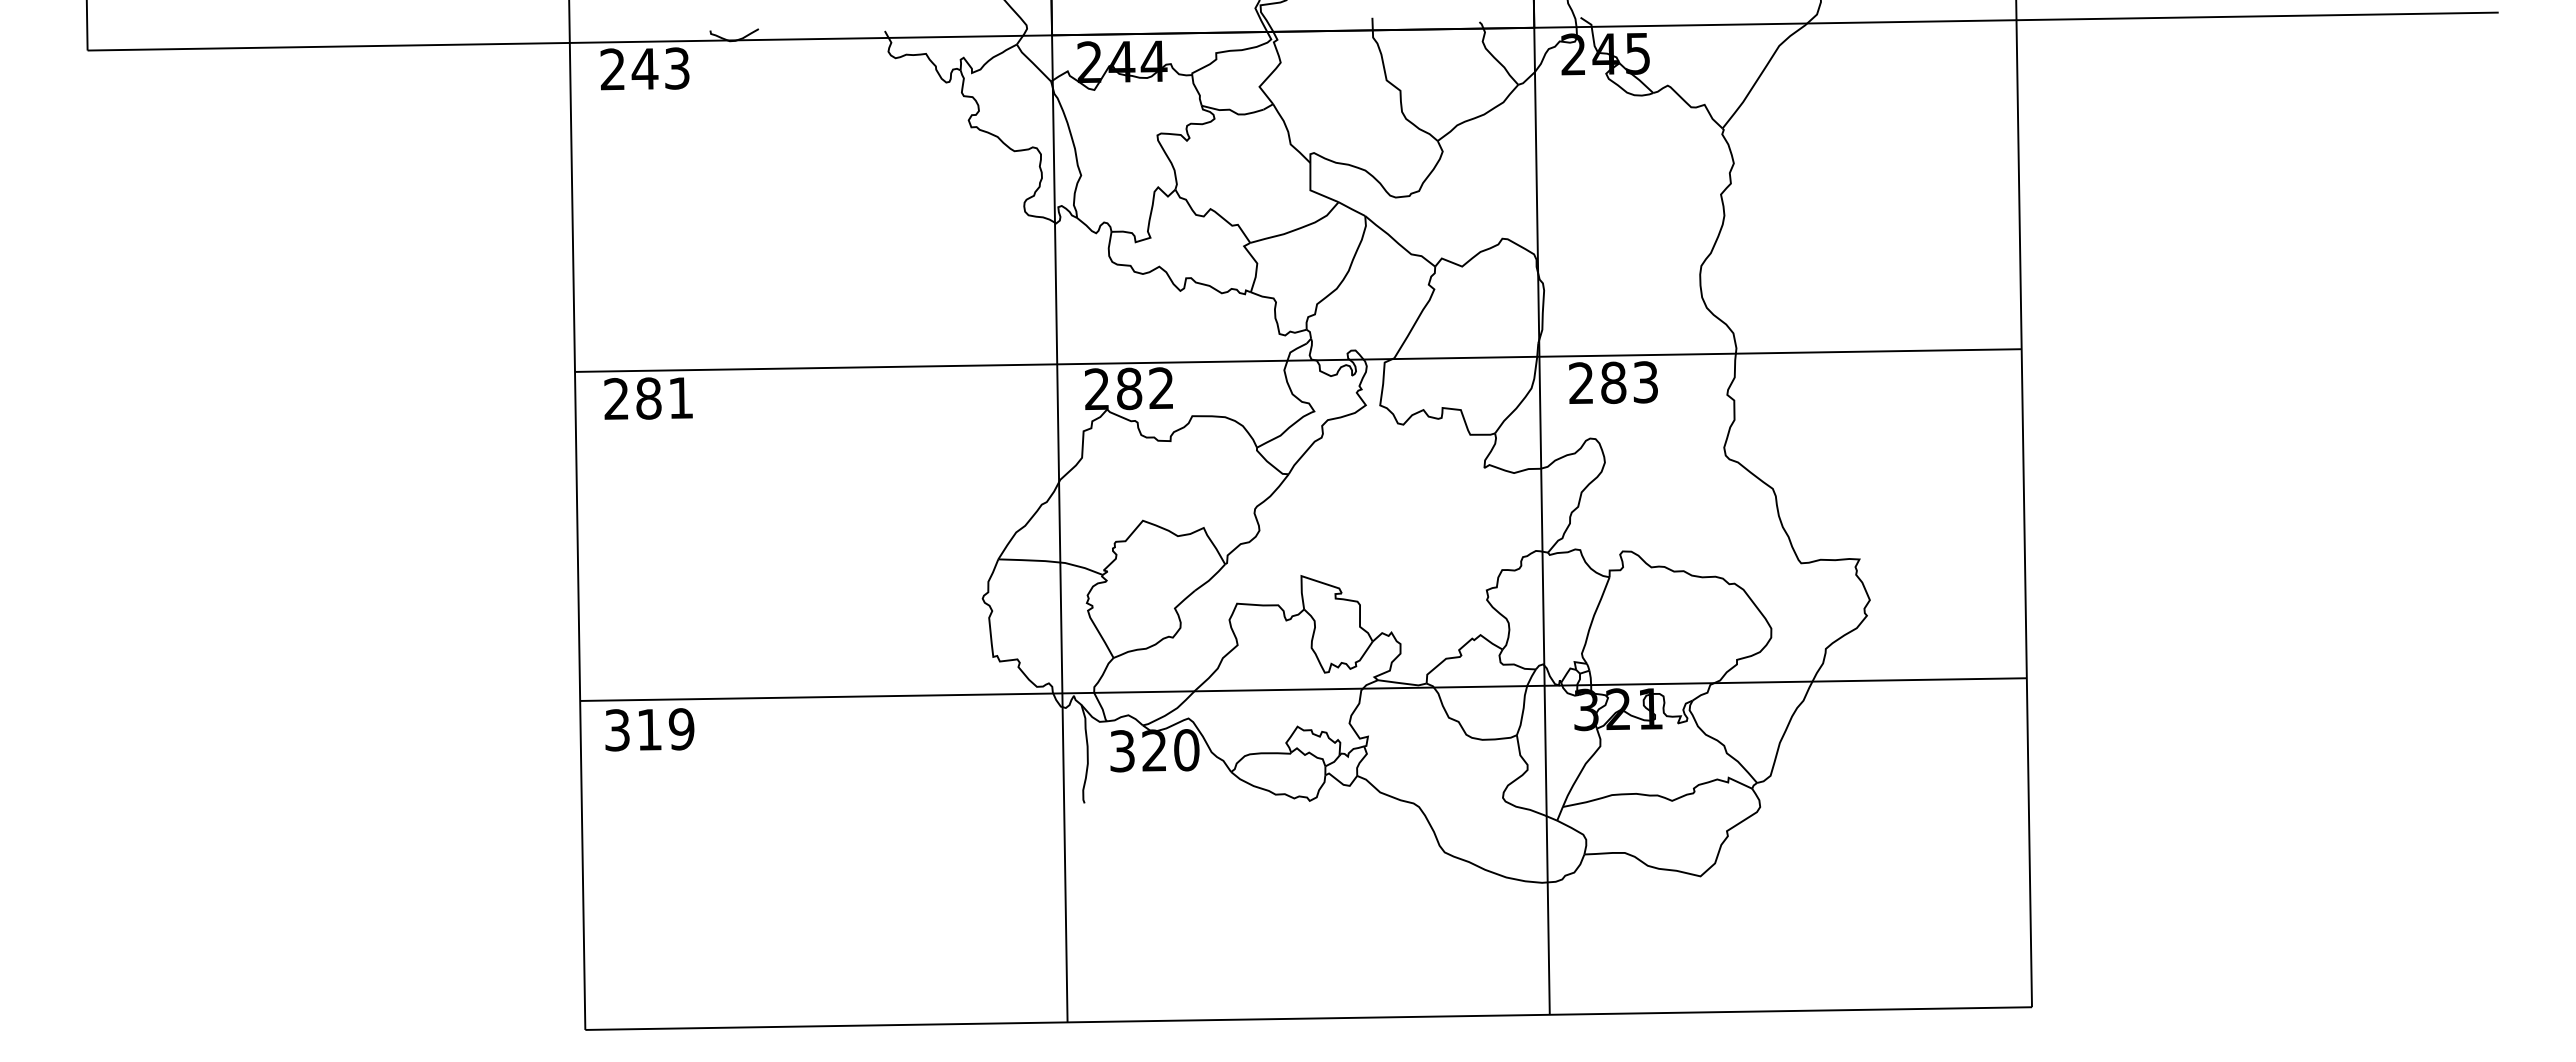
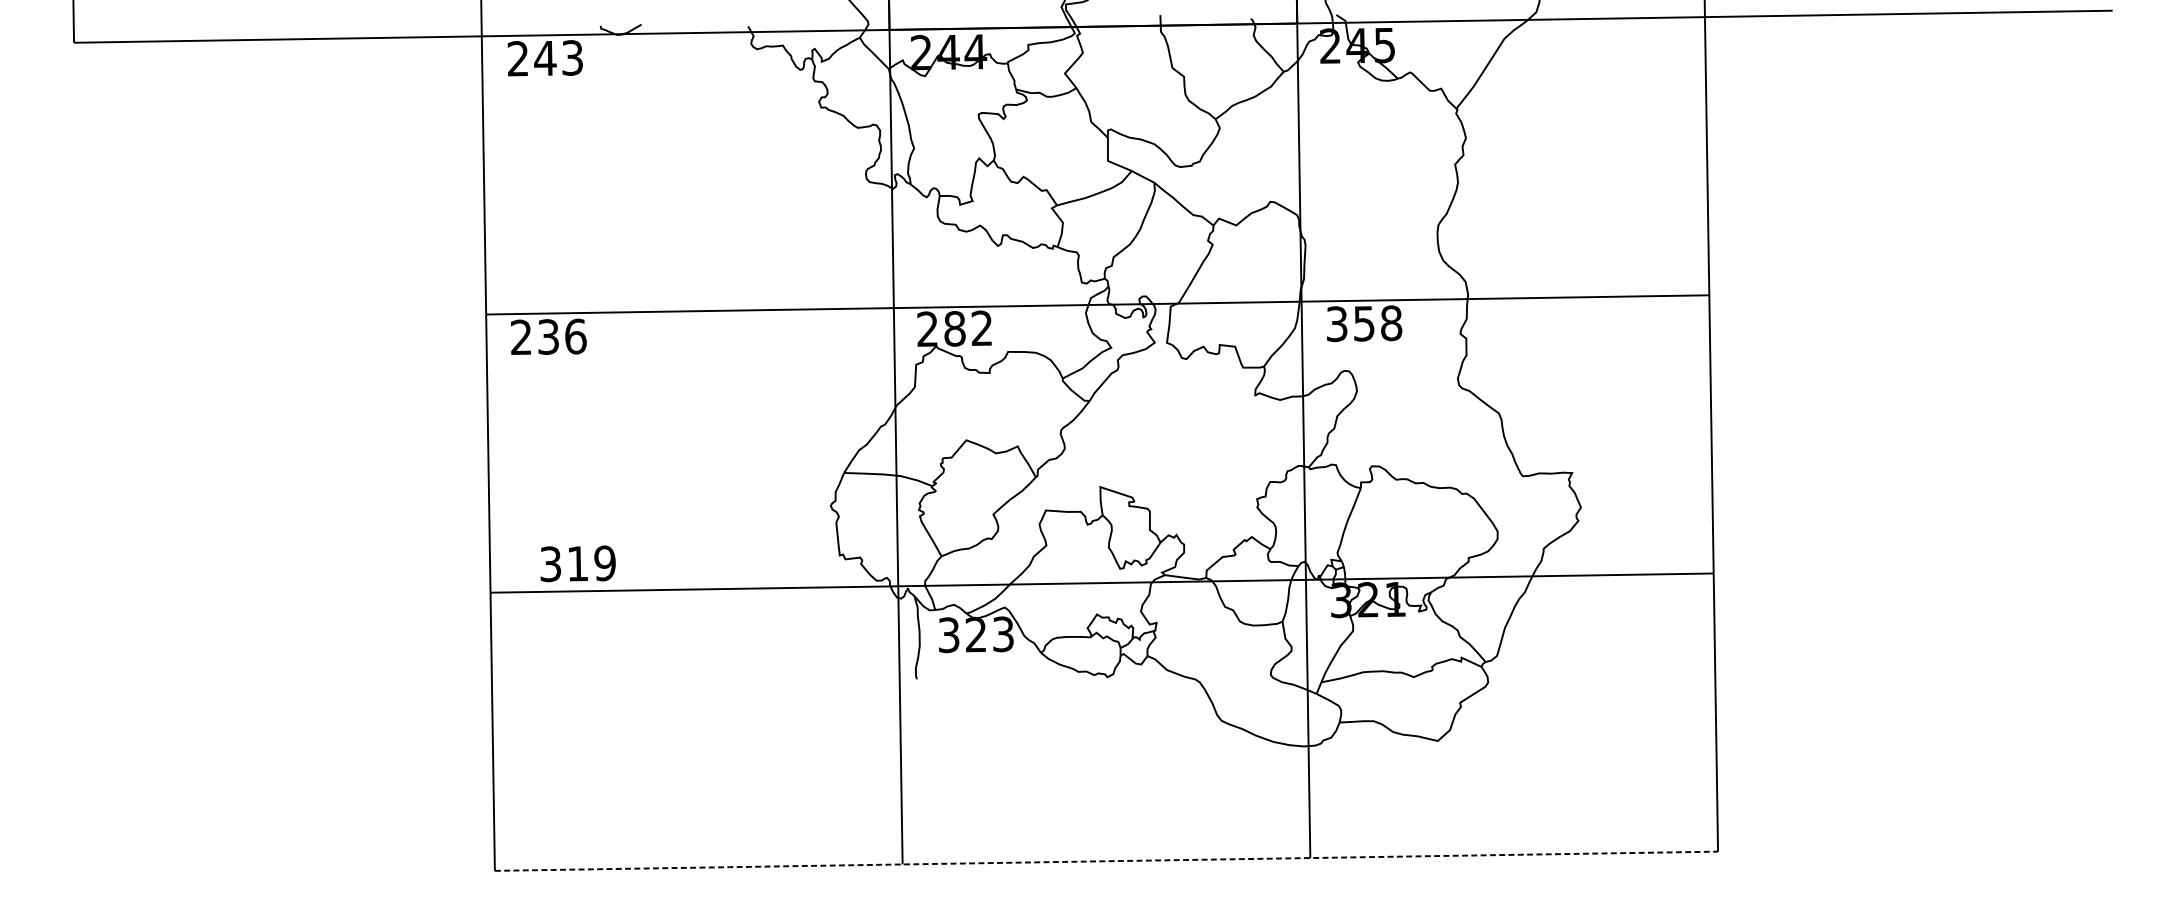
text: (1613, 382) -> (1364, 323), 283 -> 358
text: (665, 397) -> (562, 336), 281 -> 236
text: (649, 729) -> (577, 563), moved
text: (1186, 750) -> (1003, 634), 320 -> 323
line: (1309, 1018) -> (1107, 861), solid -> dashed

